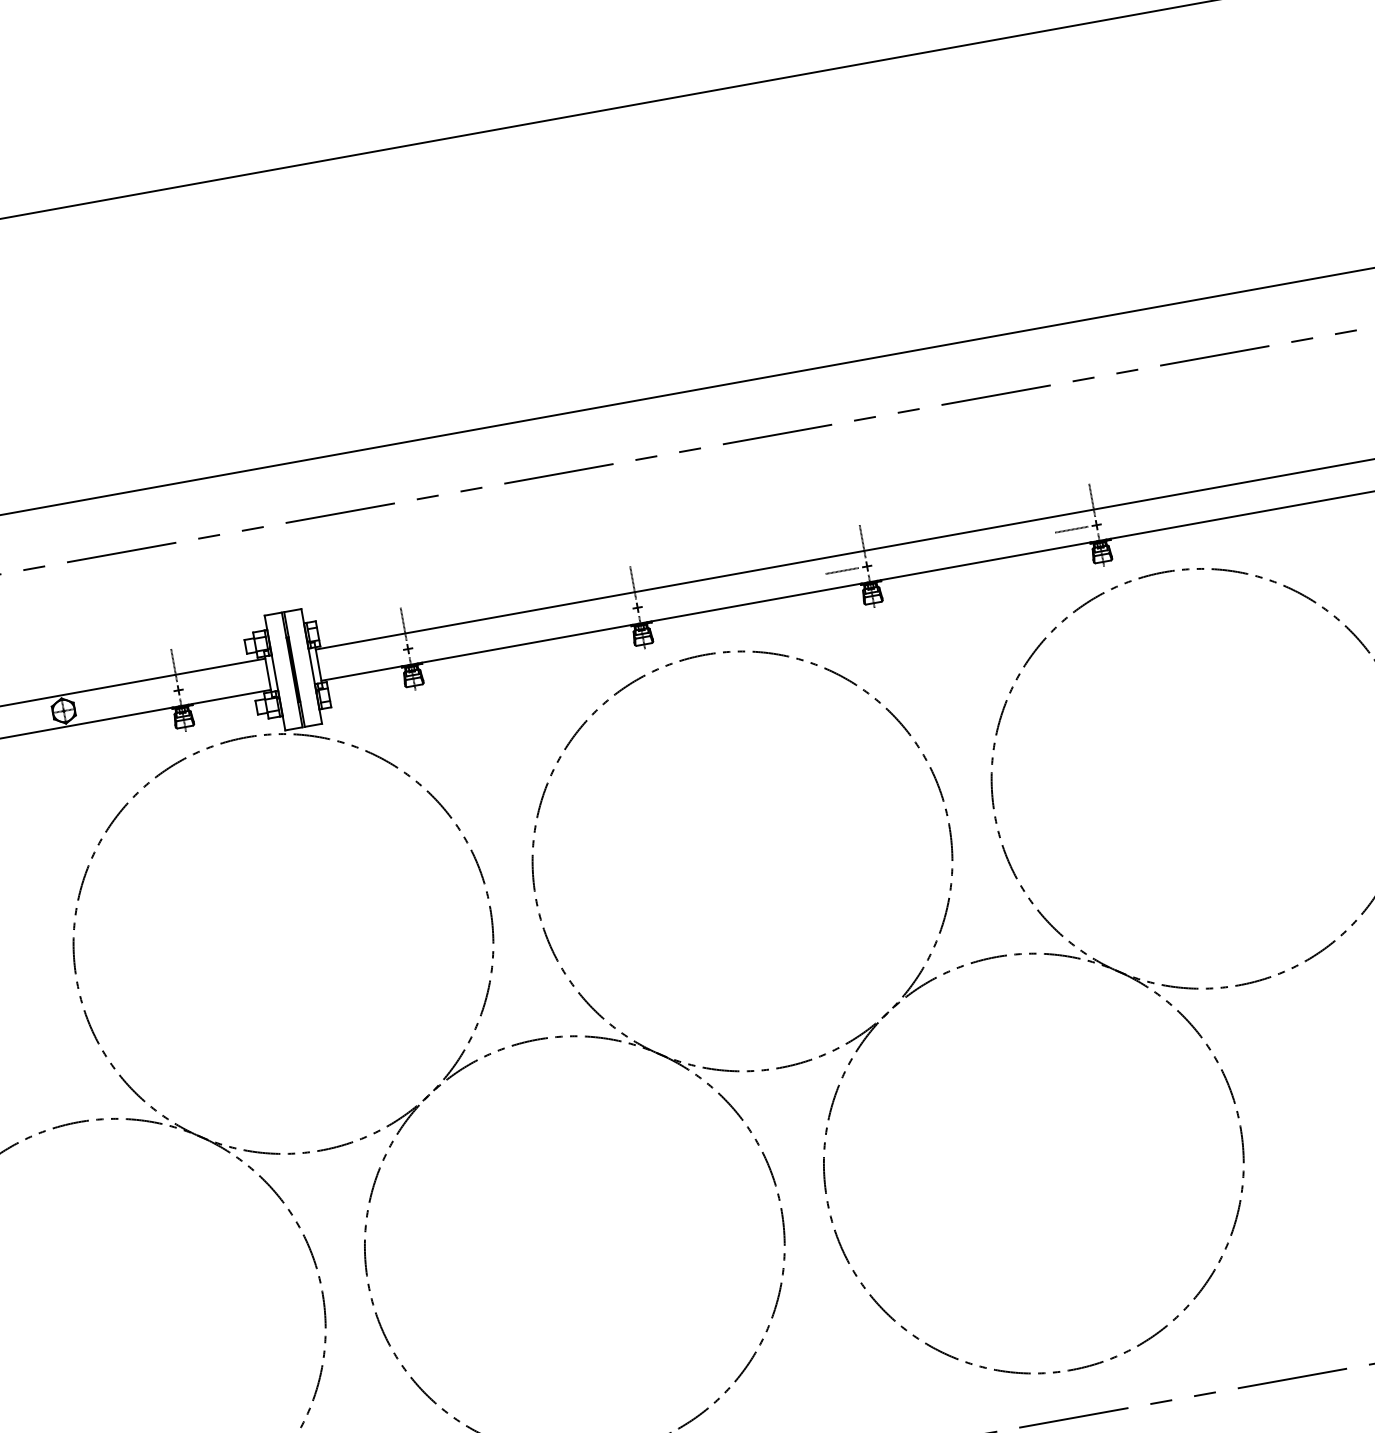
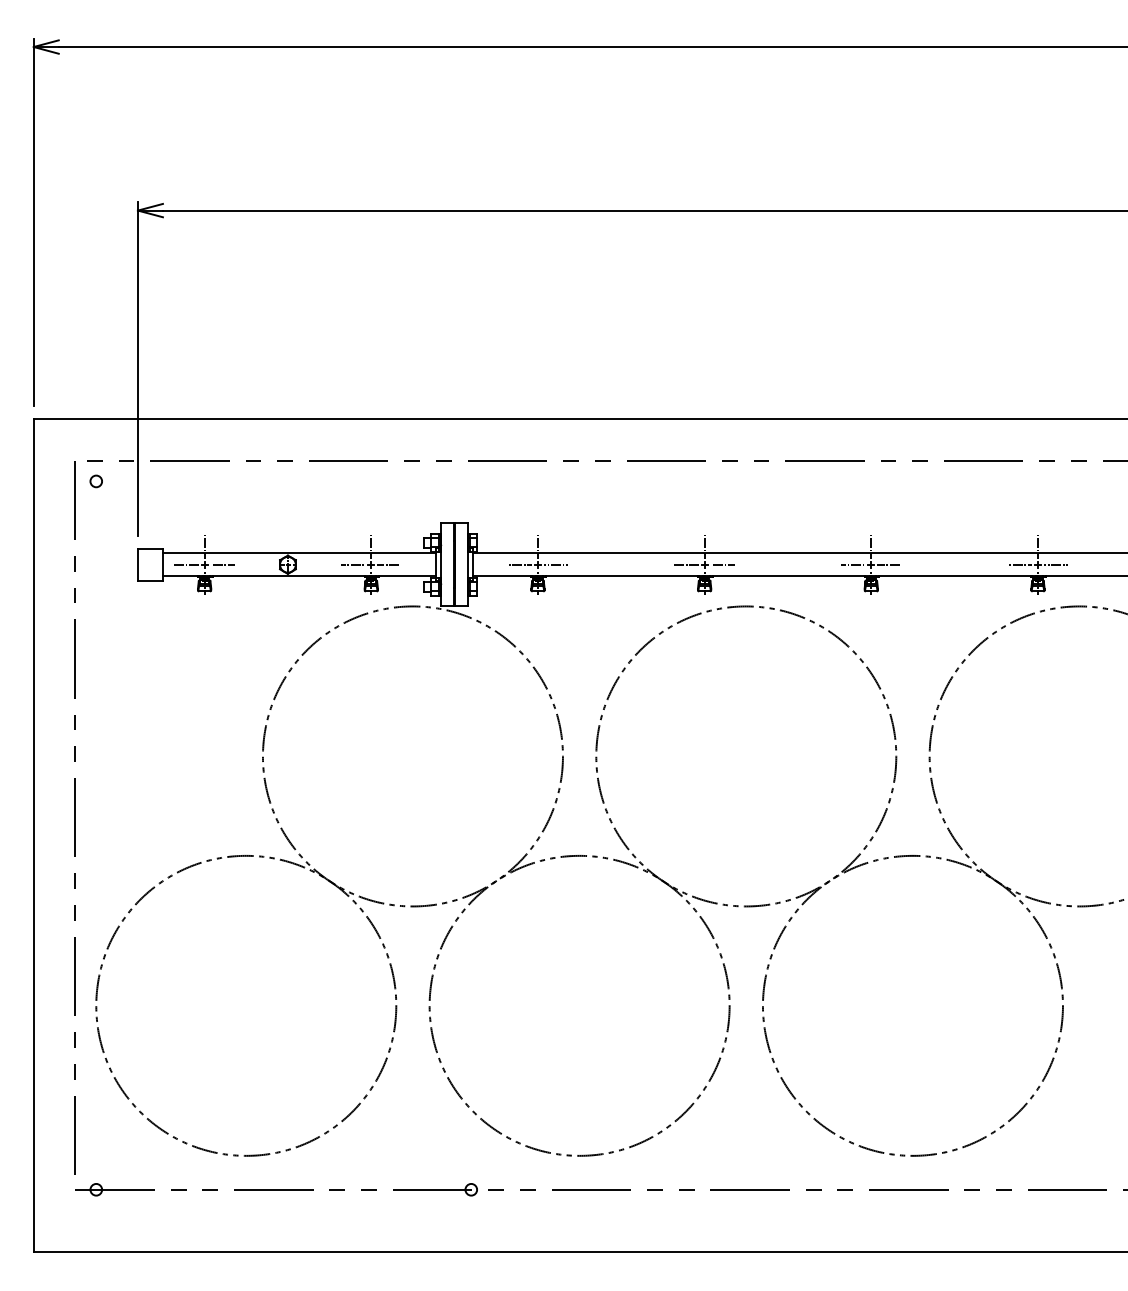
line: (1120, 520) -> (1055, 564), added
line: (892, 561) -> (889, 564), added
line: (662, 602) -> (722, 564), added
line: (612, 611) -> (686, 564), added
line: (432, 644) -> (555, 564), added
line: (382, 653) -> (519, 564), added
line: (203, 685) -> (389, 564), added
line: (154, 694) -> (353, 564), added

